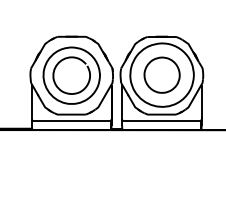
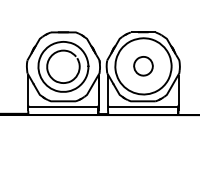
part: (162, 74) -> (143, 65), size x0.6

